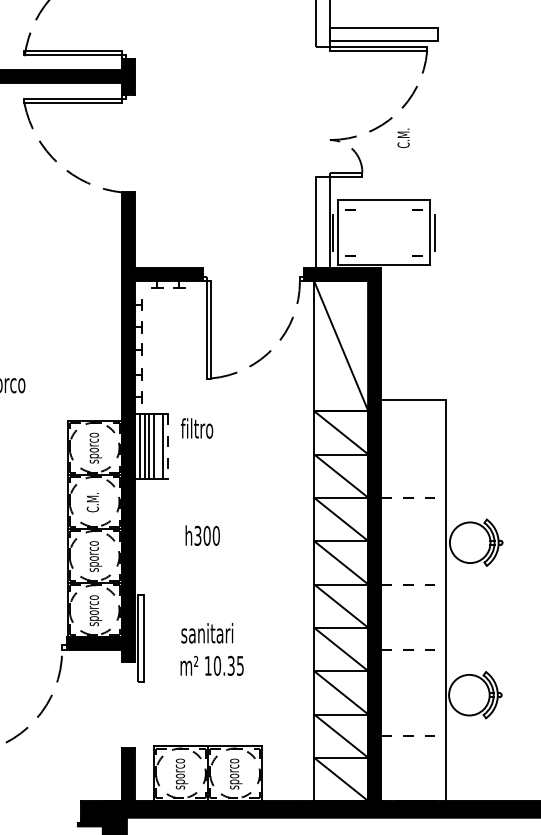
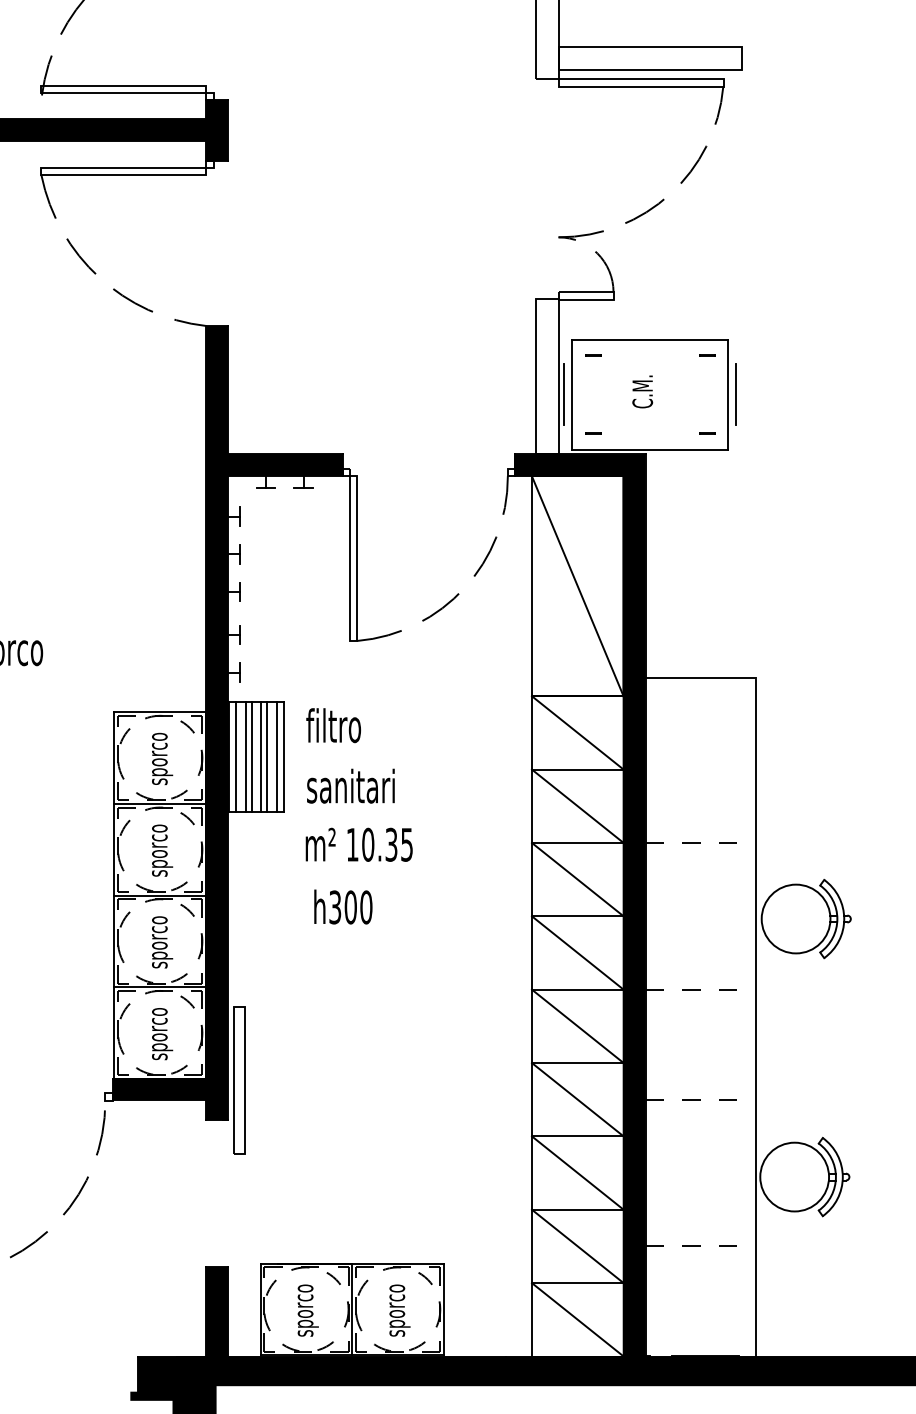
text: (403, 137) -> (642, 390), moved
line: (157, 446) -> (266, 756), added
line: (167, 446) -> (283, 756), dashed -> solid
text: (94, 502) -> (160, 850), C.M. -> sporco
text: (207, 633) -> (351, 786), moved
text: (211, 665) -> (358, 844), moved

